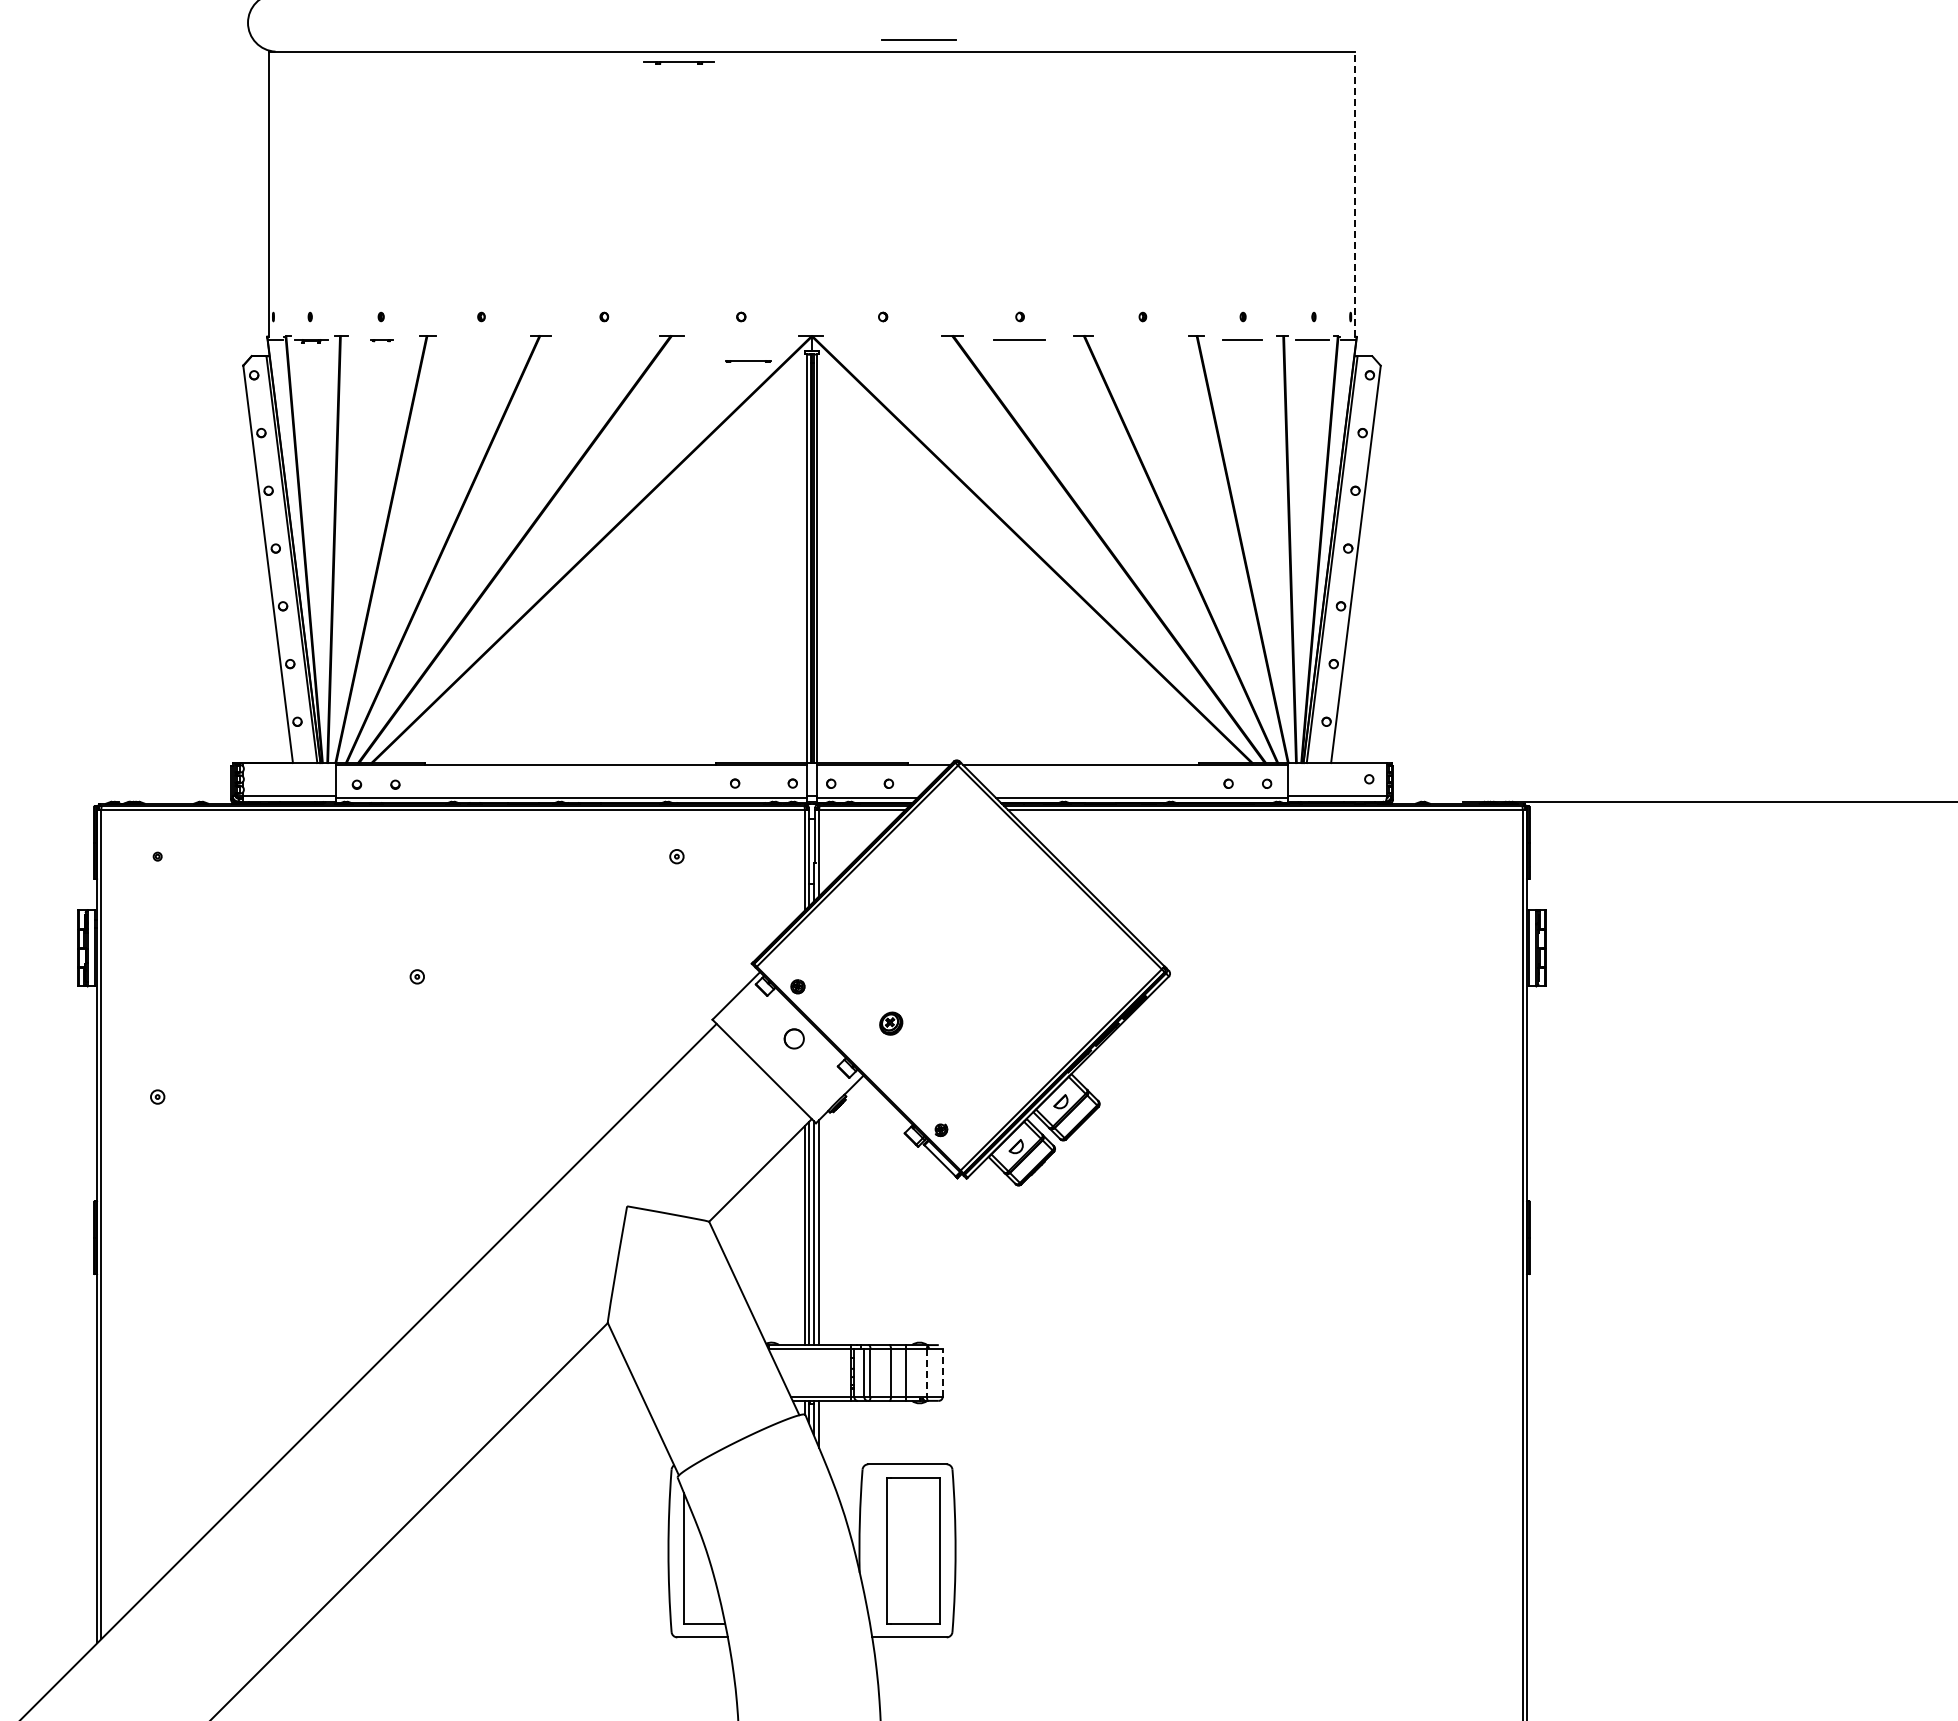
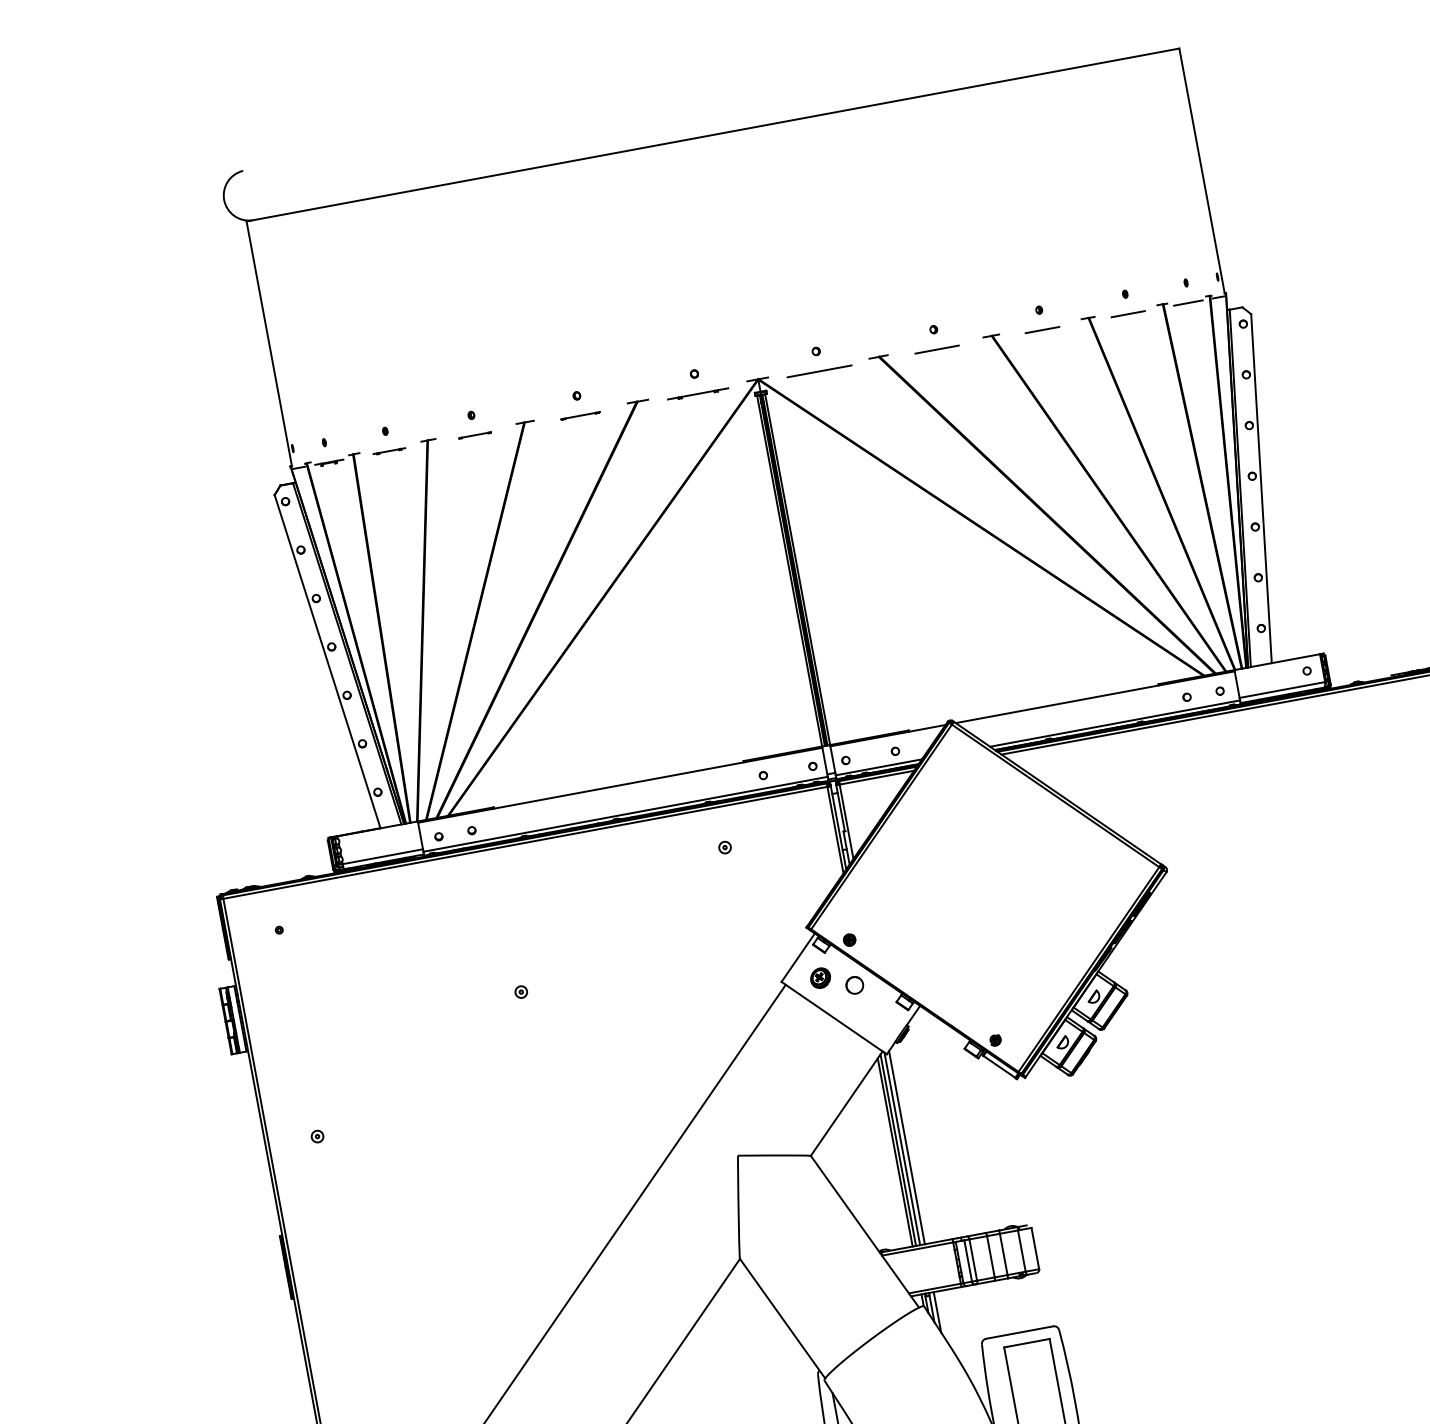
line: (918, 39) -> (819, 370), moved
part: (678, 62) -> (697, 394), moved
line: (1355, 194) -> (1202, 171), dashed -> solid
line: (1142, 339) -> (1042, 329), added
part: (381, 340) -> (389, 451), size x1.67
line: (481, 340) -> (475, 435), added
line: (748, 361) -> (580, 416), moved
part: (891, 1023) -> (820, 978), moved
line: (942, 1372) -> (1035, 1248), dashed -> solid
line: (926, 1373) -> (1021, 1251), dashed -> solid

